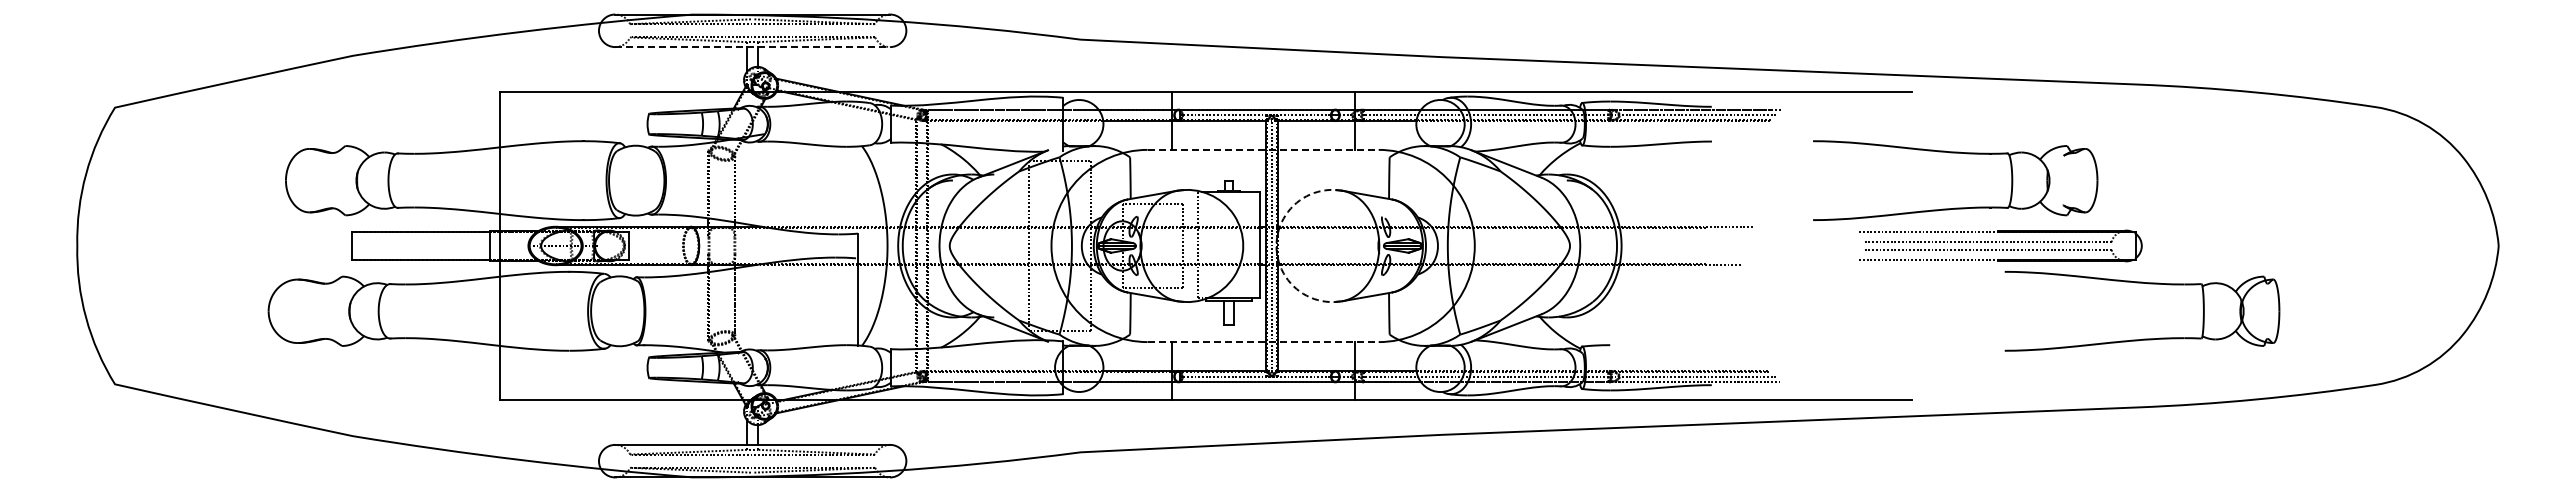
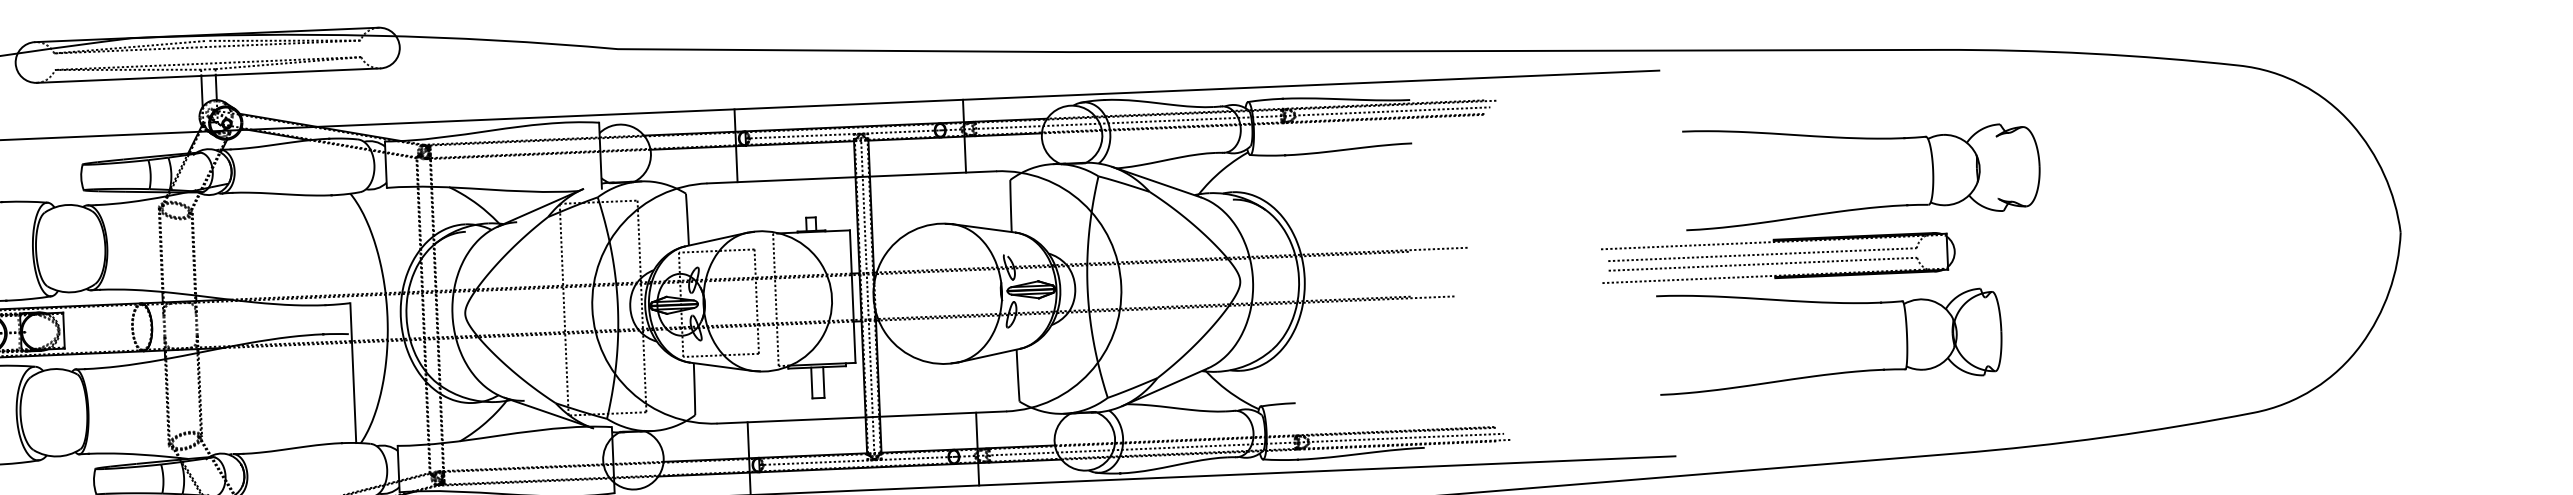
line: (753, 47) -> (209, 76), dashed -> solid
line: (1263, 149) -> (852, 176), dashed -> solid
part: (1955, 153) -> (1860, 139), moved
arc: (1276, 246) -> (873, 297), dashed -> solid
part: (2143, 338) -> (1832, 372), moved
line: (1263, 342) -> (862, 417), dashed -> solid

